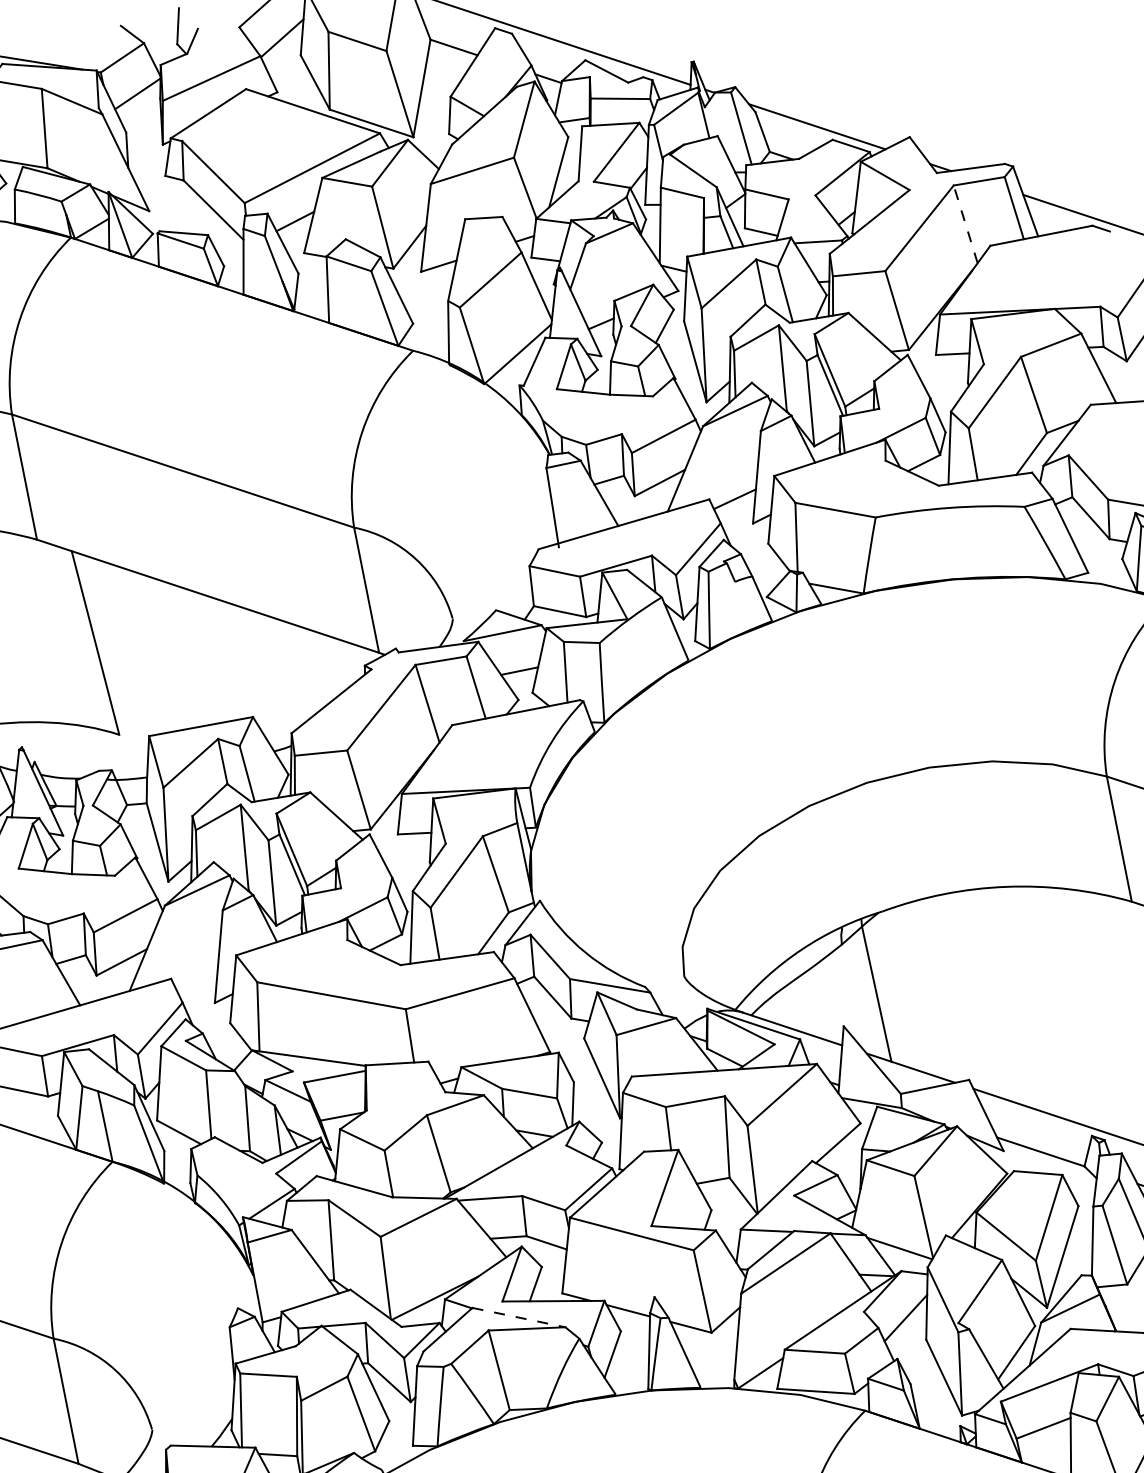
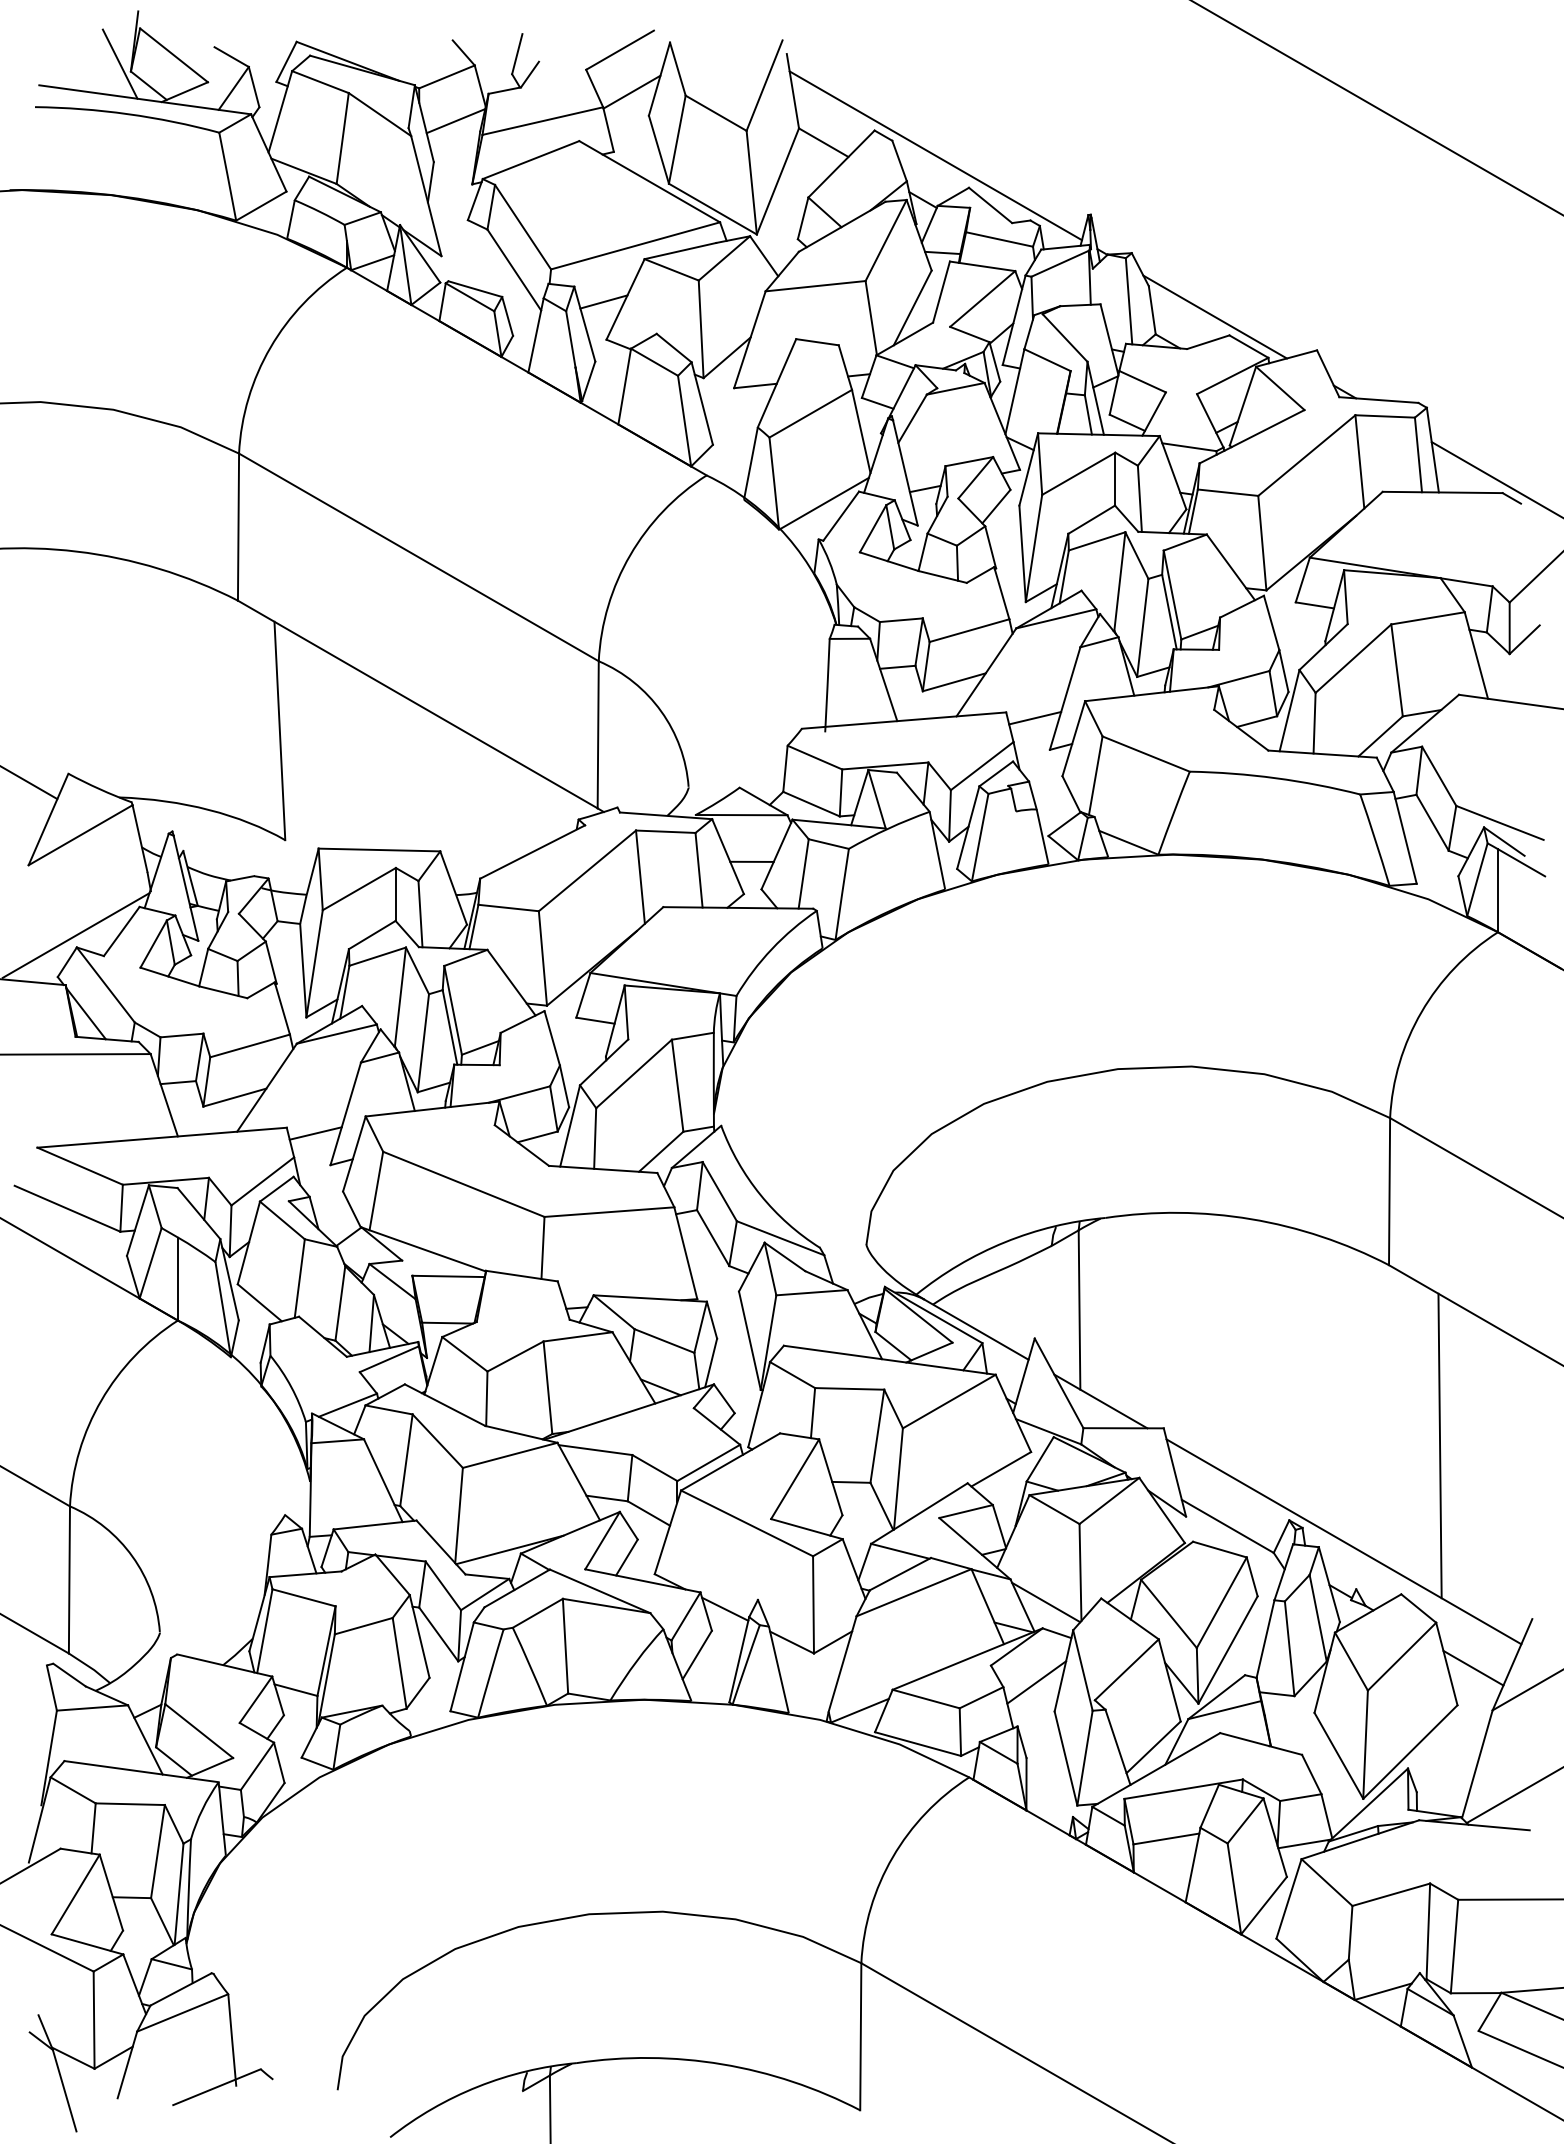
line: (965, 224) -> (1359, 461), dashed -> solid
line: (196, 978) -> (315, 1133), added
line: (519, 1317) -> (600, 1591), dashed -> solid

